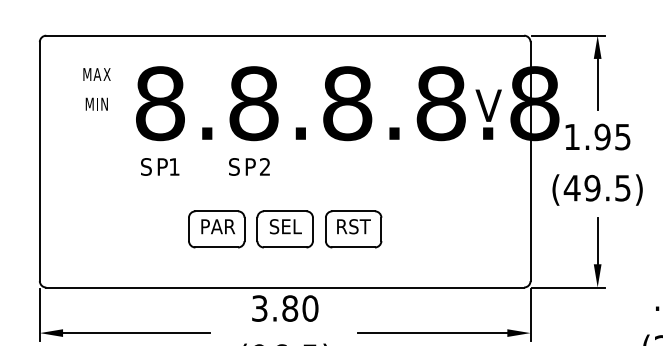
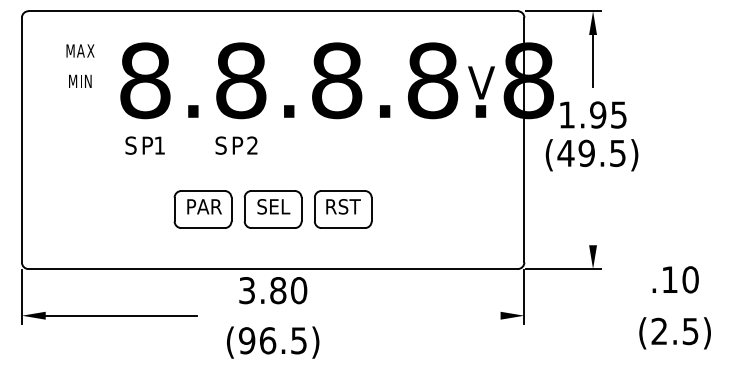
text: (597, 190) -> (591, 155), moved
line: (598, 241) -> (593, 221), removed
line: (433, 332) -> (424, 315), removed

